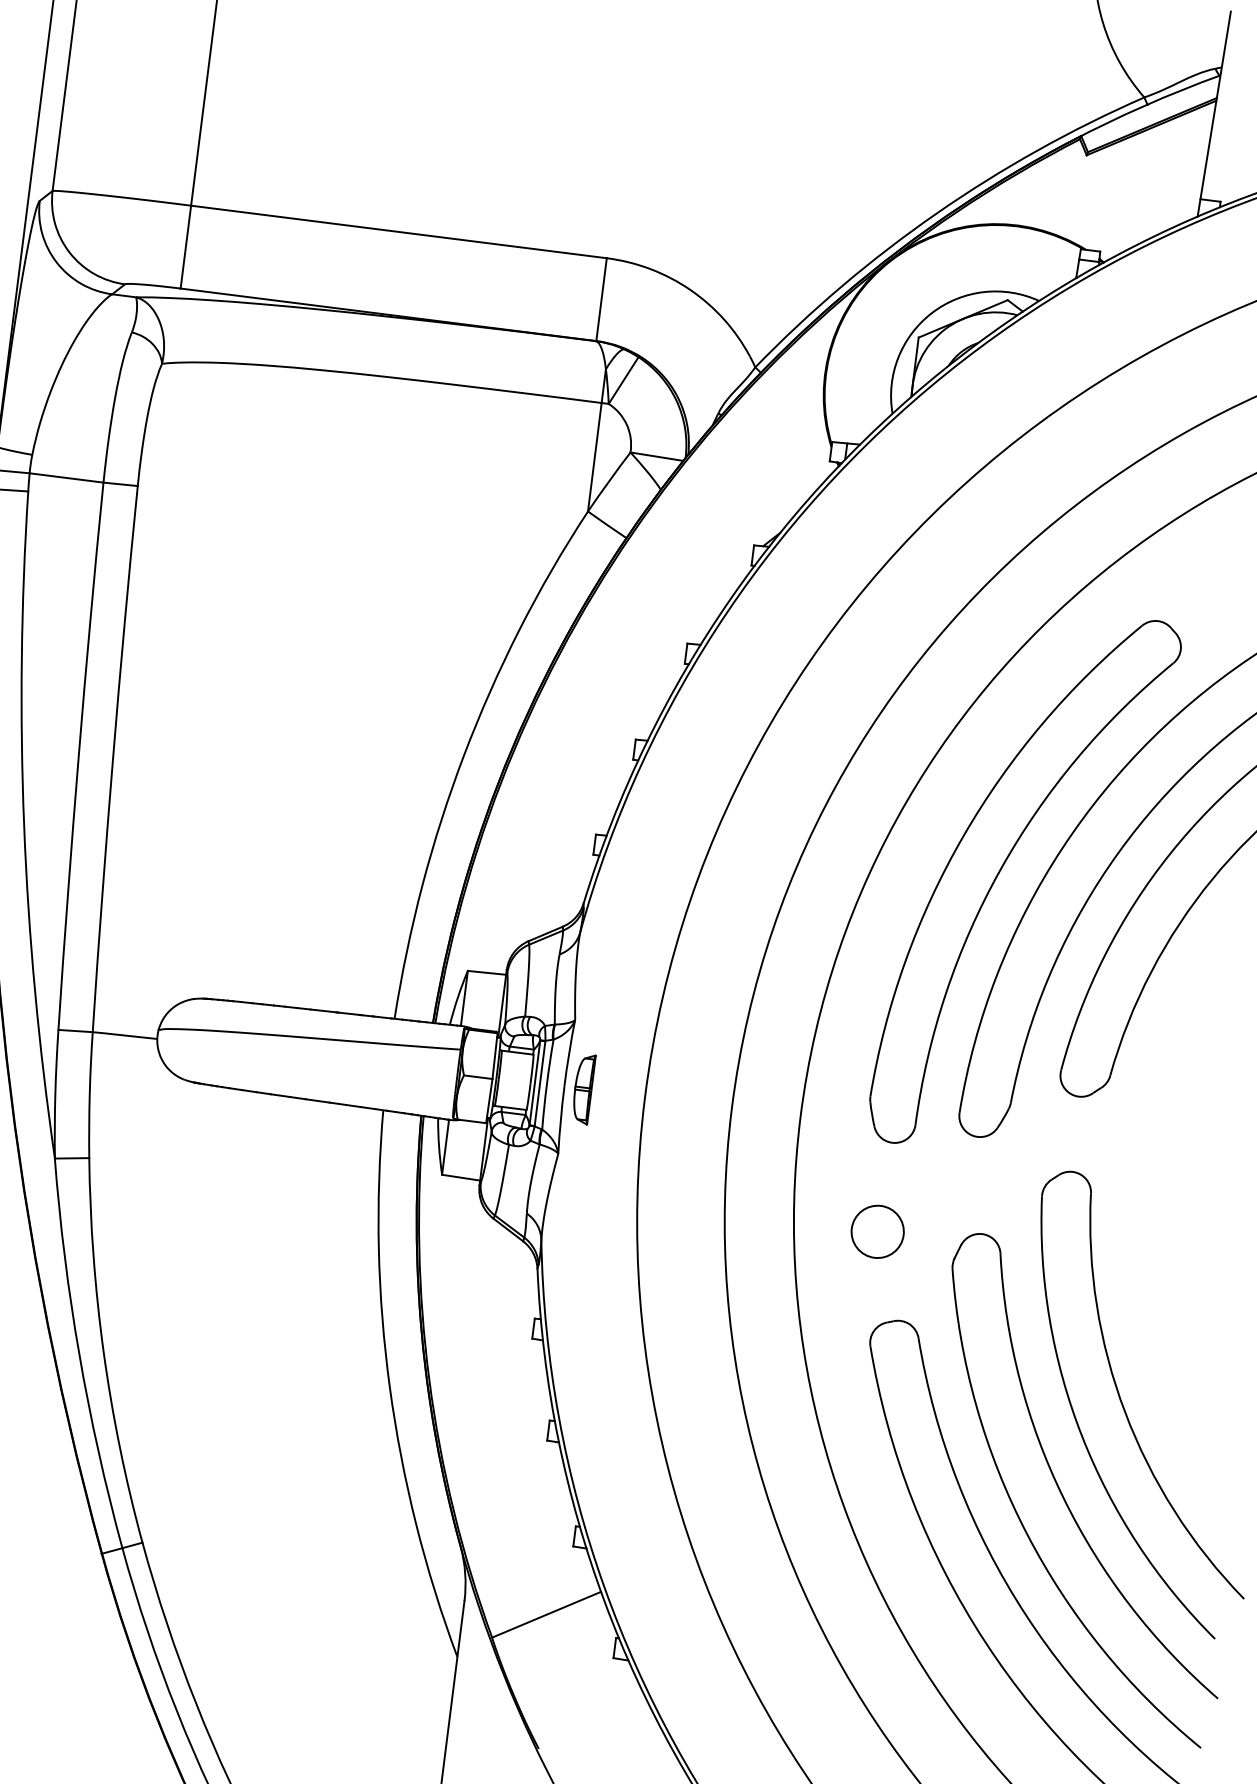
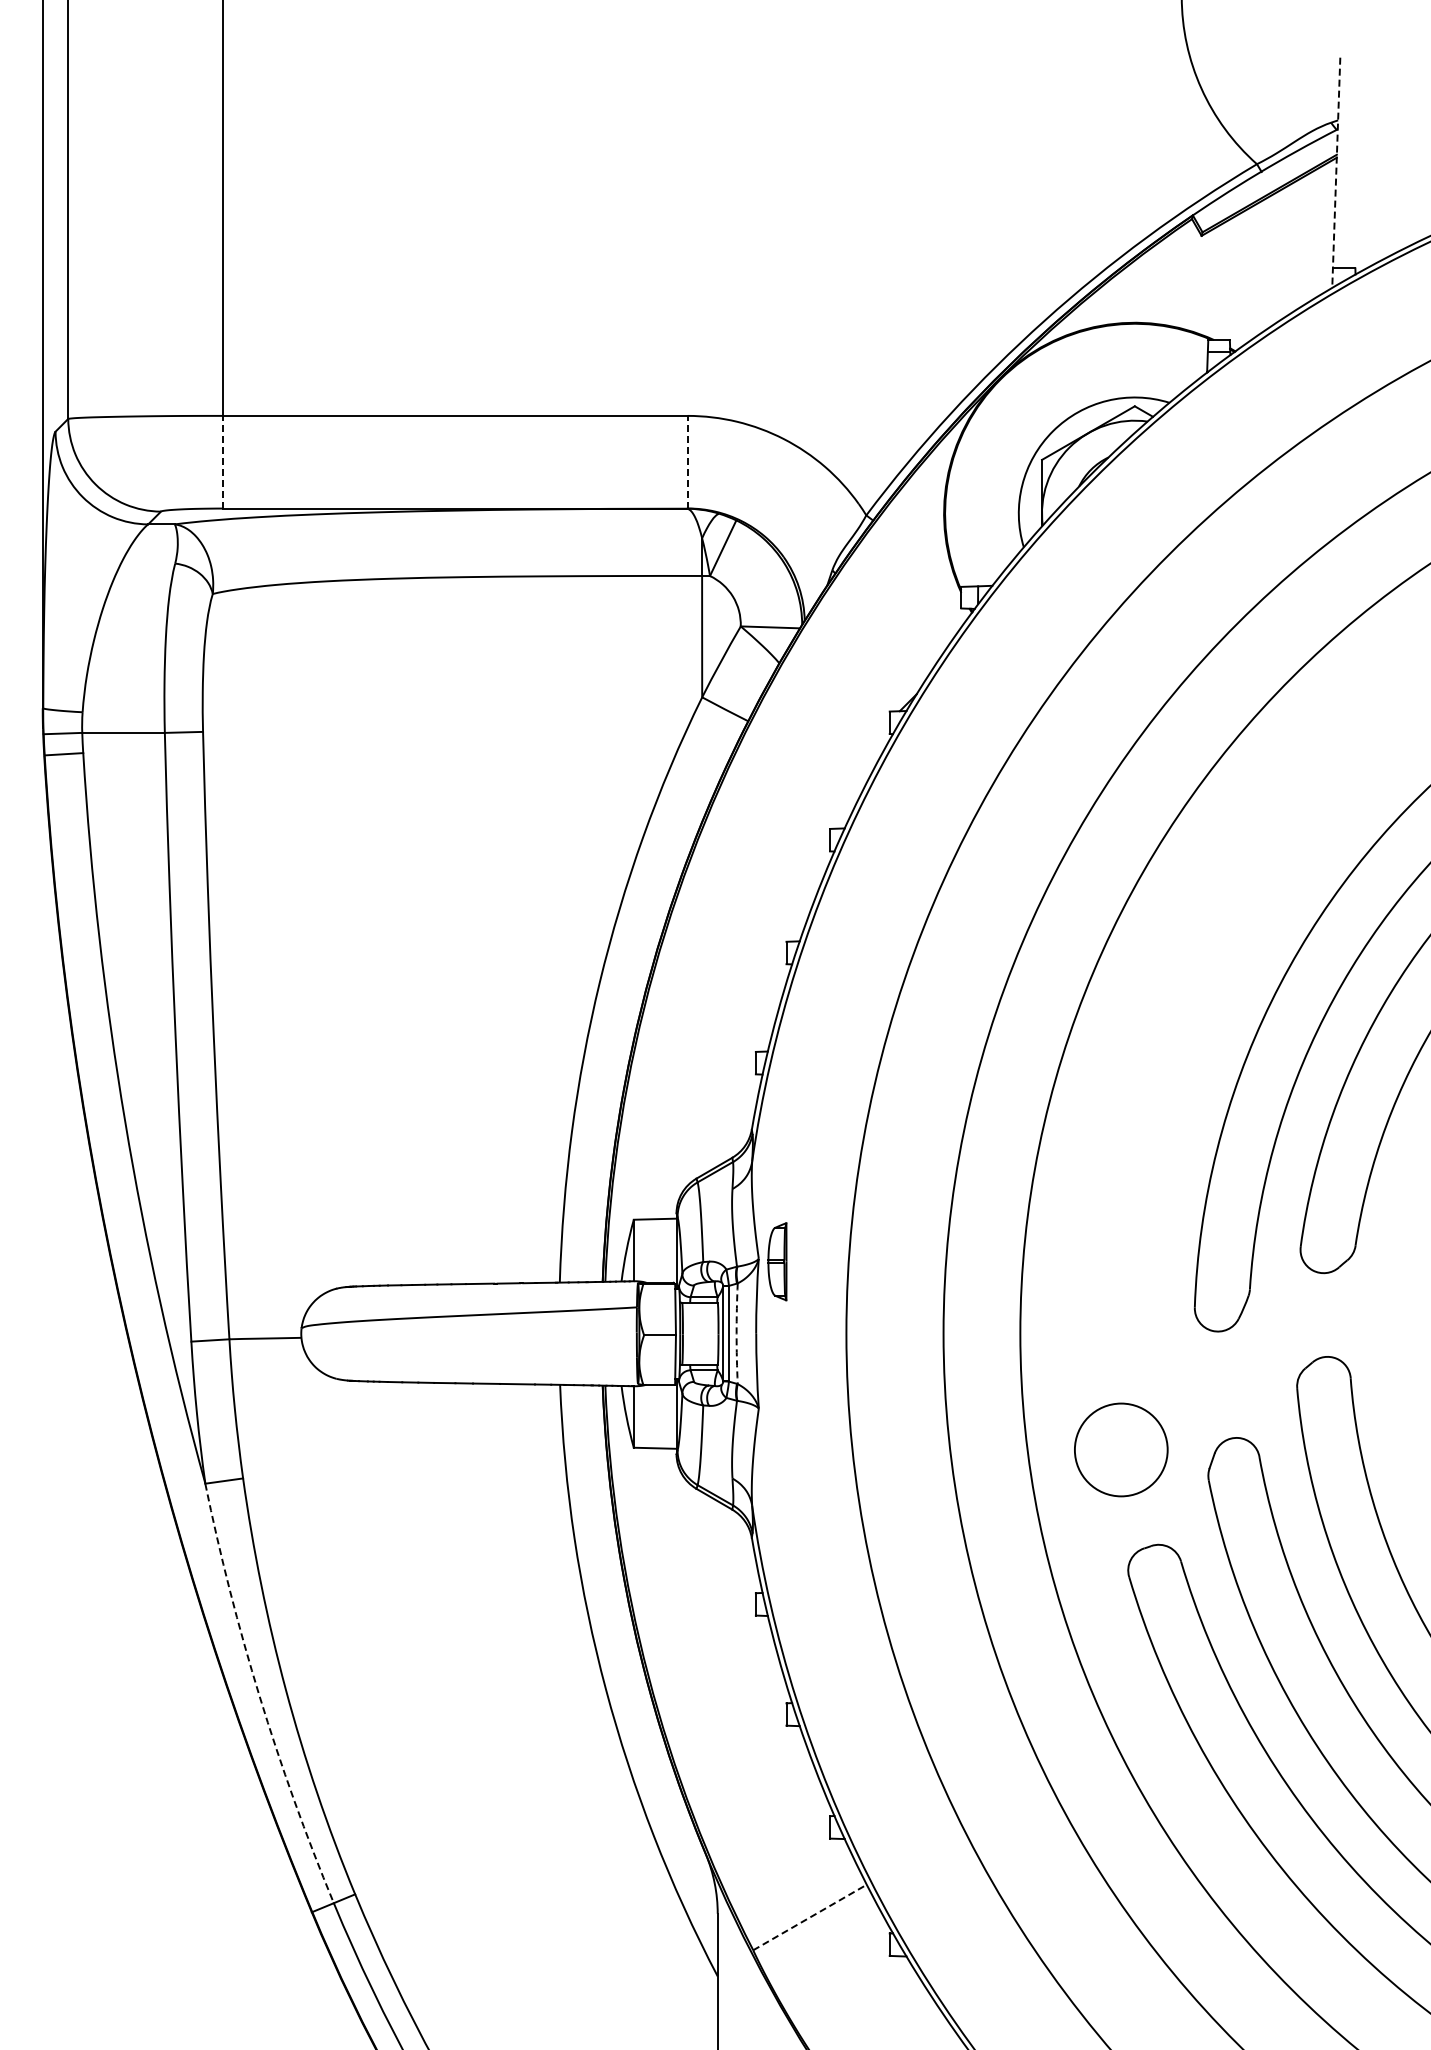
line: (1214, 114) -> (1336, 173), solid -> dashed
line: (185, 246) -> (222, 461), solid -> dashed
line: (601, 298) -> (687, 461), solid -> dashed
part: (1002, 867) -> (1208, 1031), removed
arc: (546, 1084) -> (736, 1333), solid -> dashed
part: (583, 1088) -> (777, 1261), moved
circle: (877, 1231) -> (1121, 1449), size x1.6
arc: (79, 1354) -> (259, 1696), solid -> dashed
line: (547, 1614) -> (810, 1917), solid -> dashed

